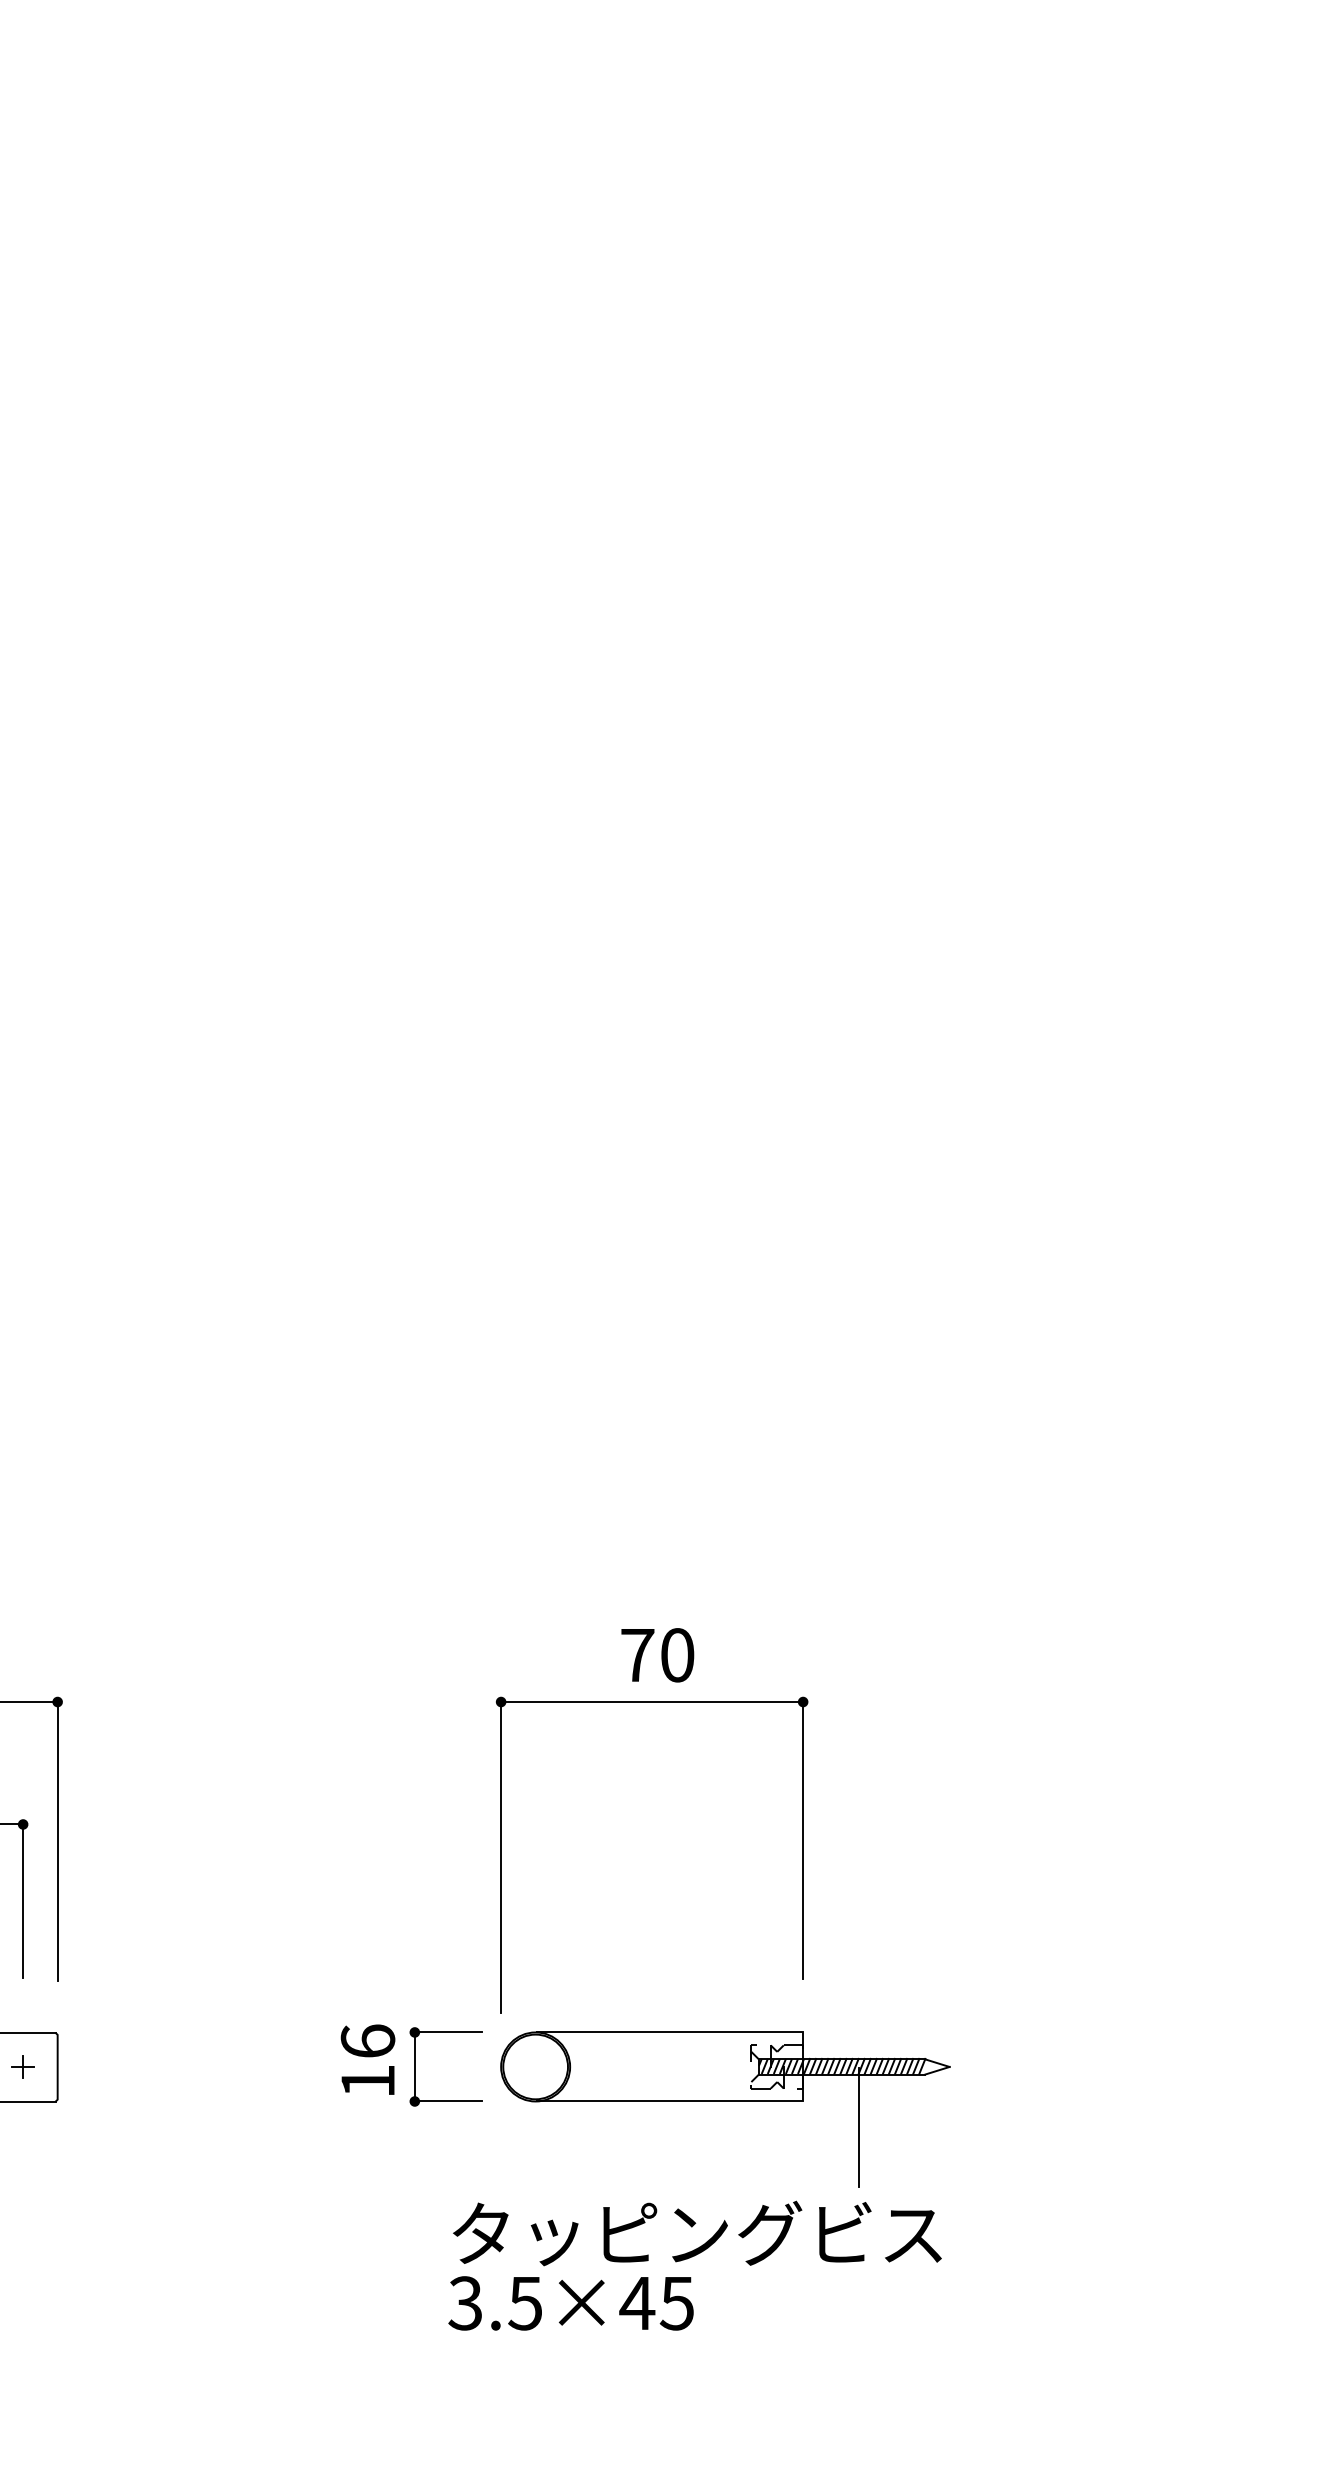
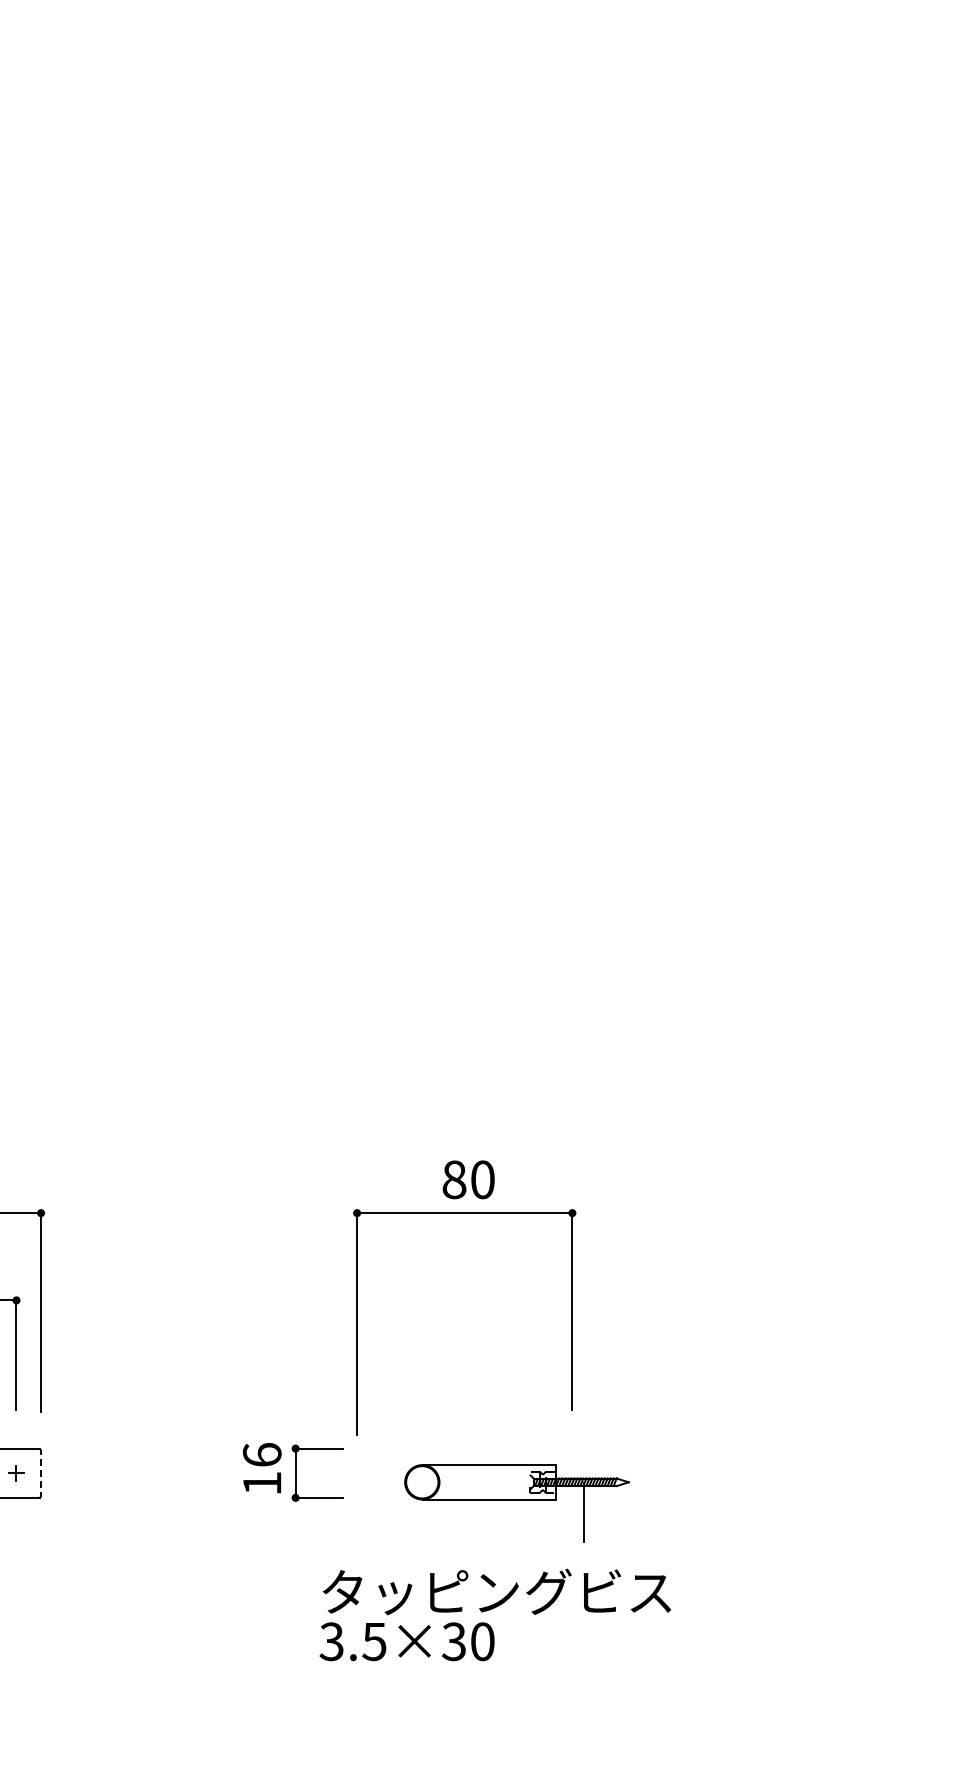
text: (637, 1654) -> (454, 1179), 70 -> 80
line: (58, 2067) -> (41, 1473), solid -> dashed
part: (724, 2109) -> (516, 1503), size x0.7
text: (655, 2303) -> (467, 1641), 3.5×45 -> 3.5×30

